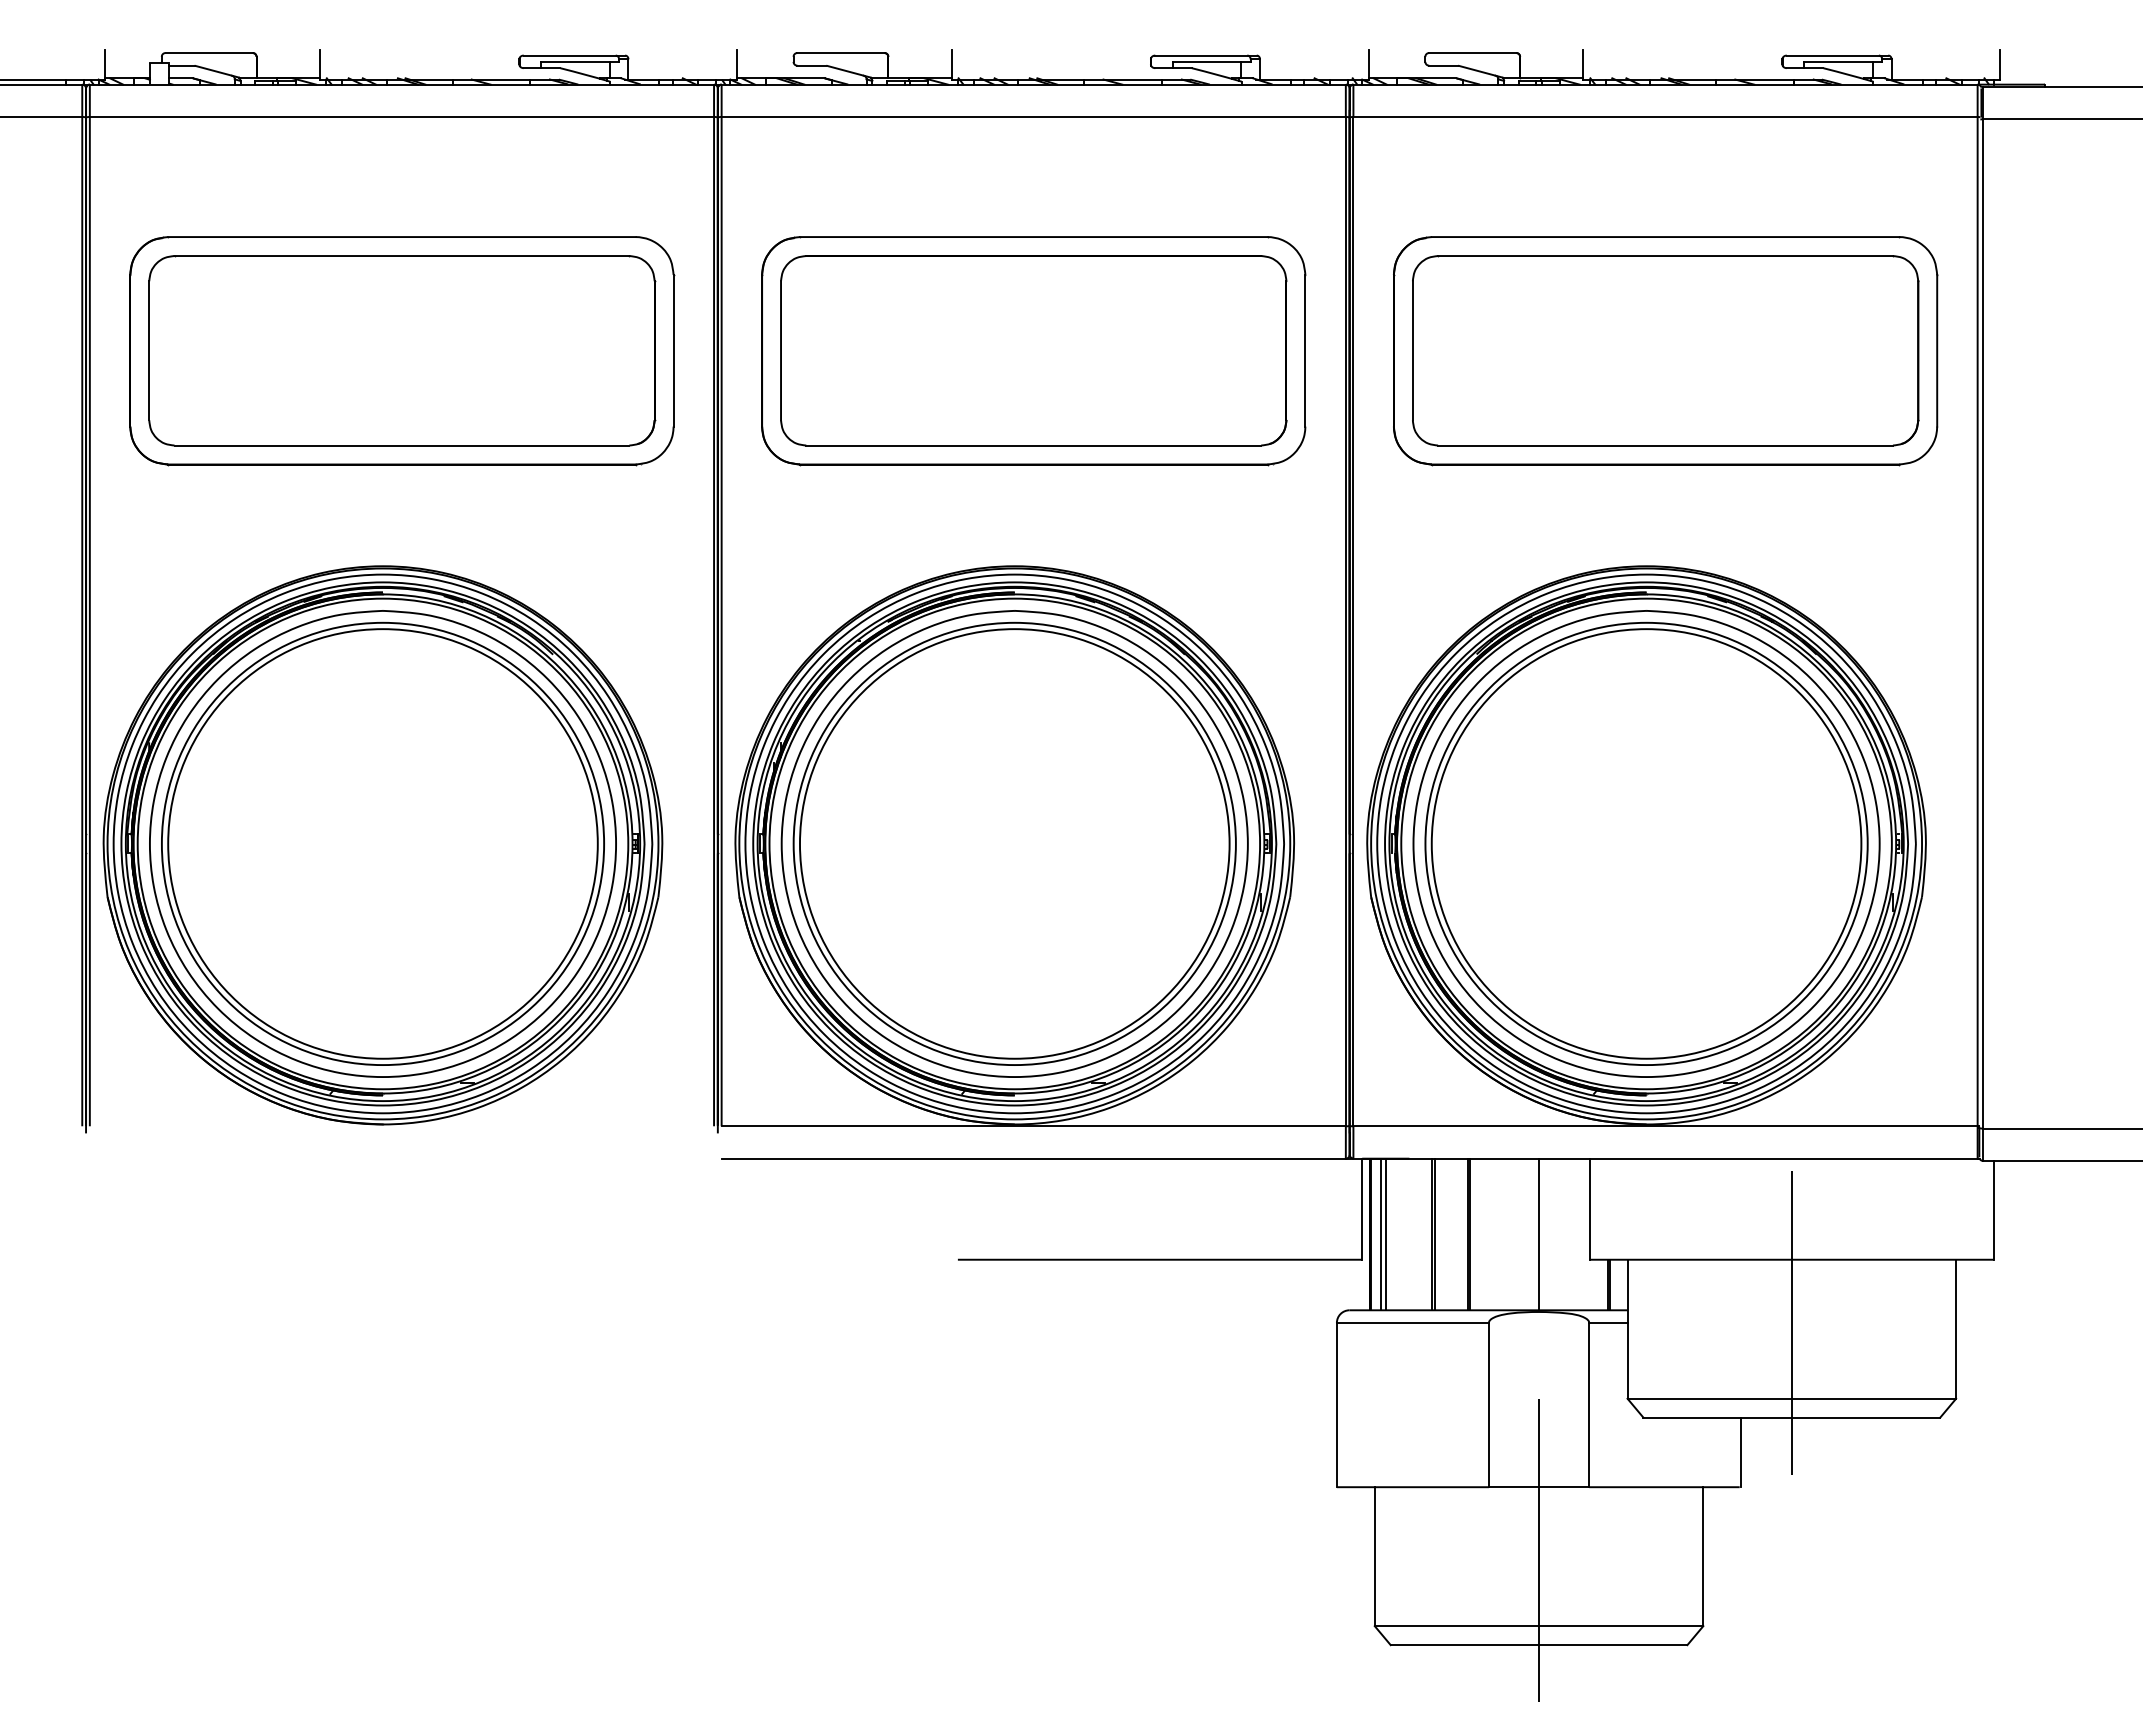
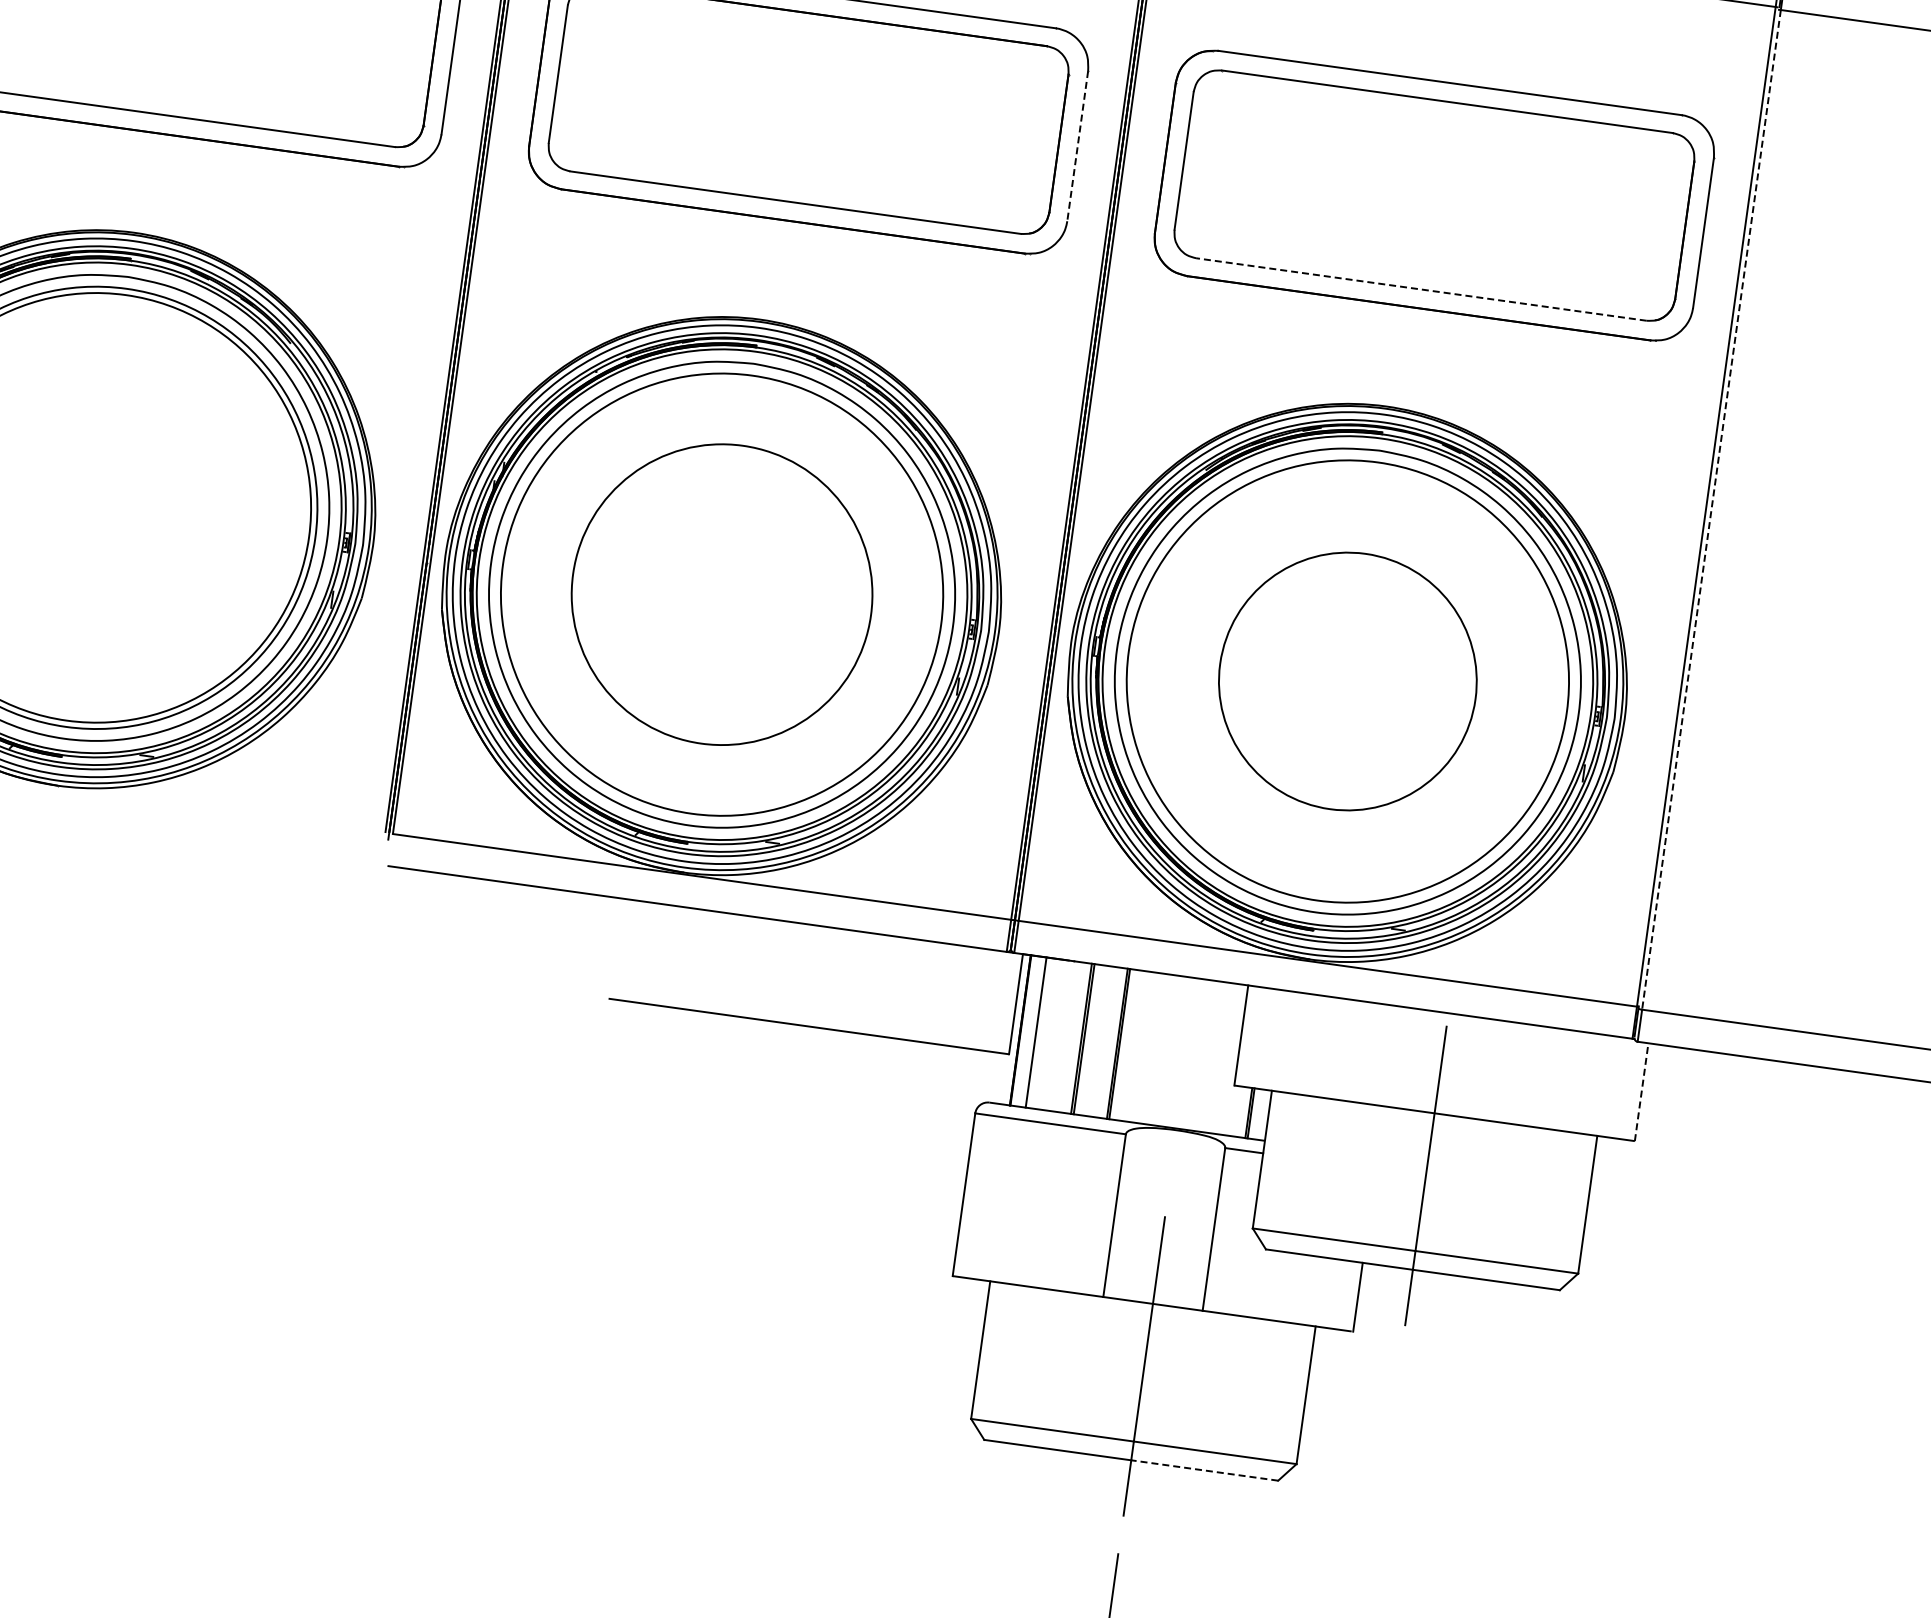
line: (1305, 350) -> (1077, 145), solid -> dashed
line: (1665, 445) -> (1421, 289), solid -> dashed
line: (1983, 623) -> (1711, 509), solid -> dashed
circle: (1014, 843) -> (721, 594), size x0.7
circle: (1646, 843) -> (1347, 681), size x0.6
line: (1994, 1209) -> (1642, 1091), solid -> dashed
line: (1380, 1234) -> (1030, 1031), removed
line: (1539, 1234) -> (1188, 1053), removed
line: (1612, 1645) -> (1203, 1470), solid -> dashed

